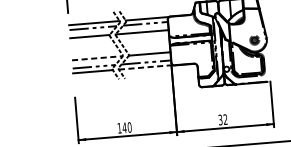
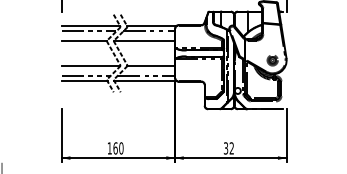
line: (97, 58) -> (91, 66), dashed -> solid
line: (146, 67) -> (146, 81), dashed -> solid
text: (124, 127) -> (115, 148), 140 -> 160

